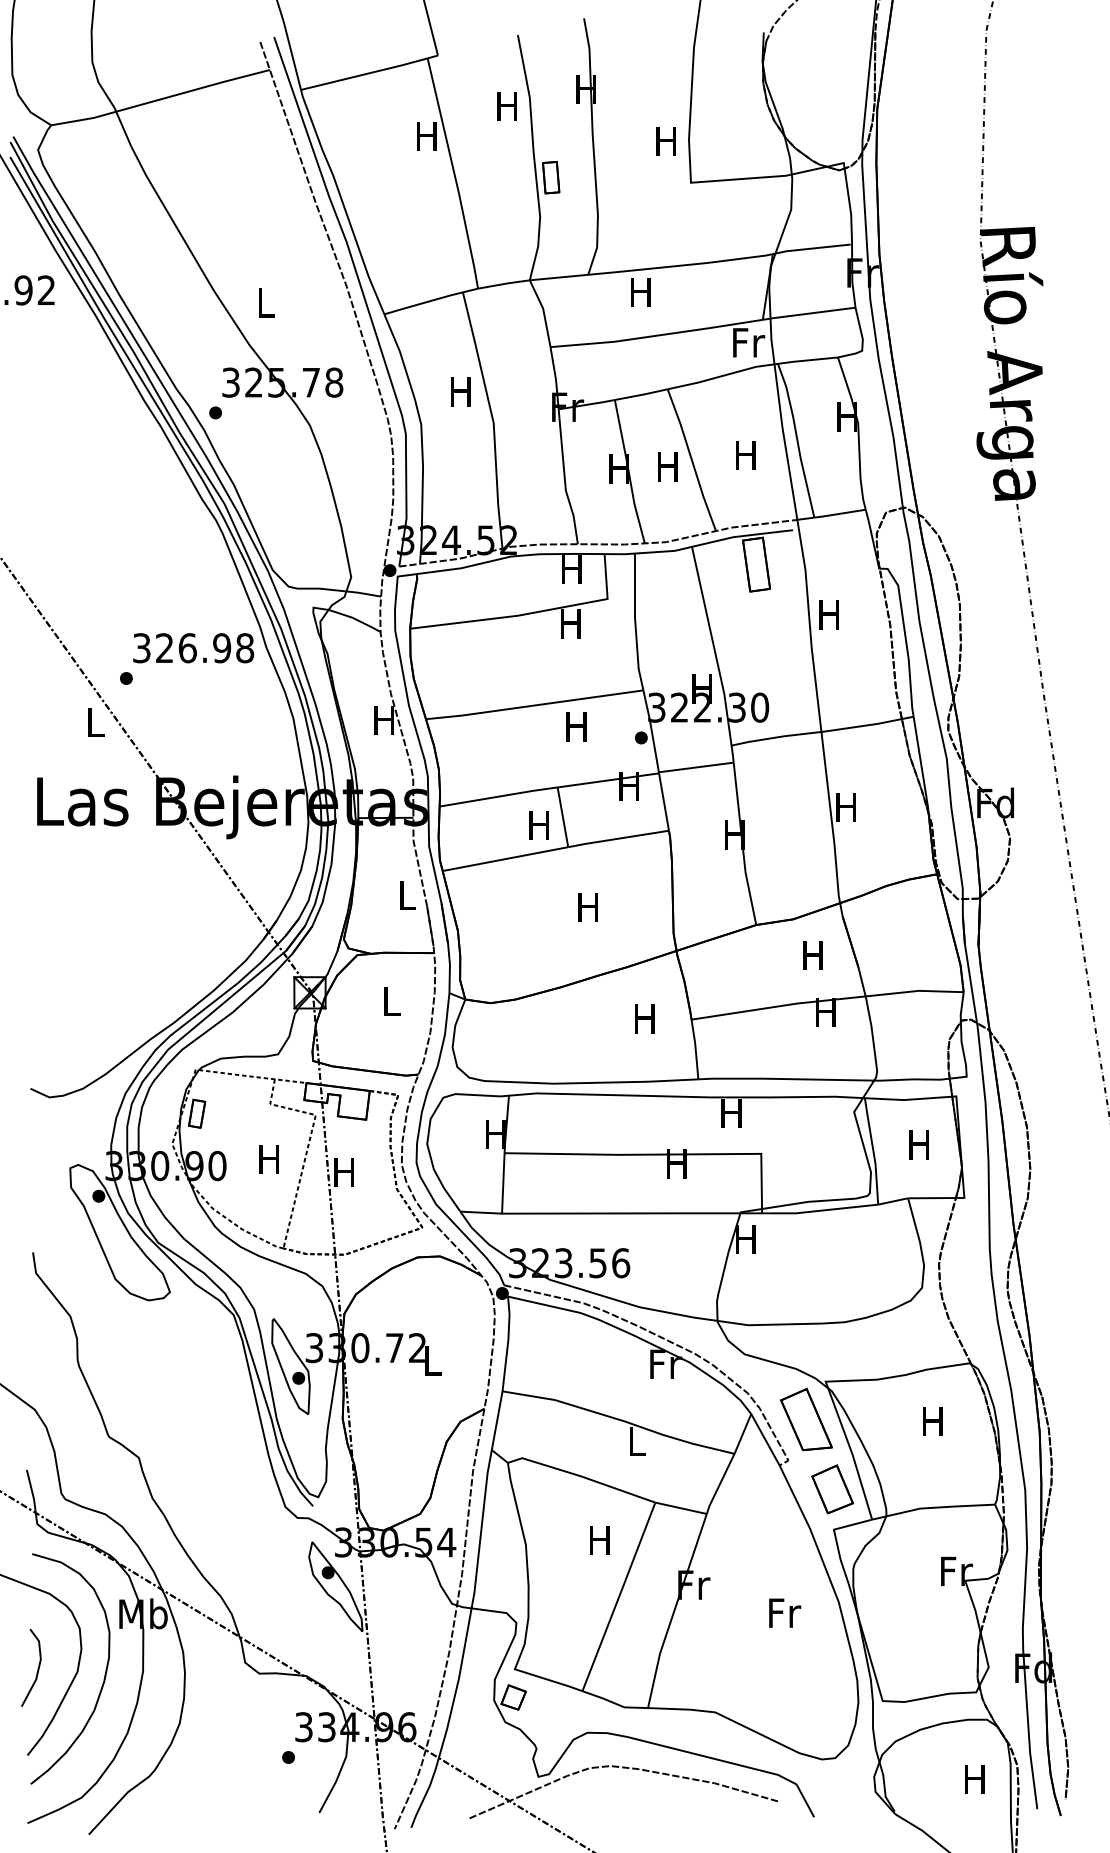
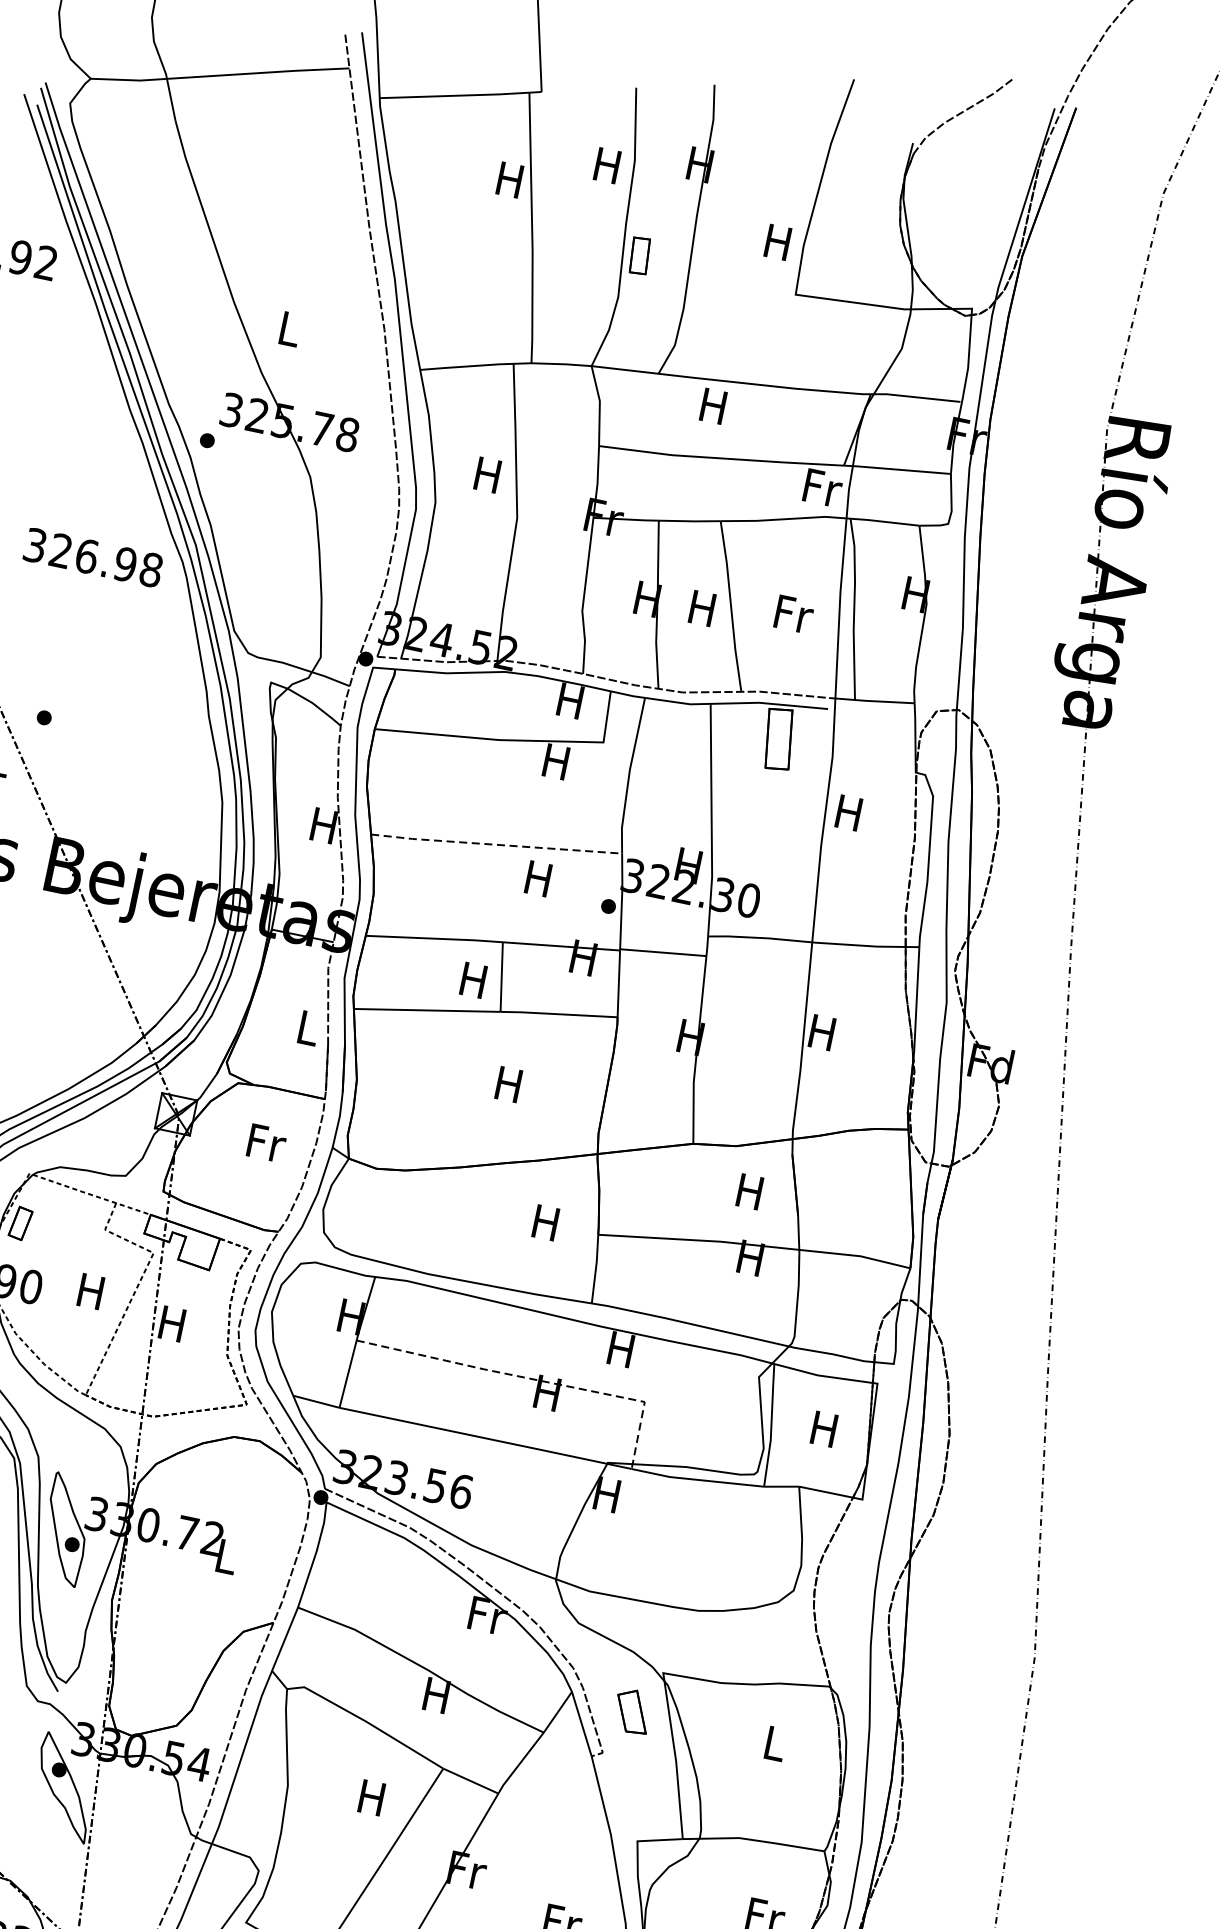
text: (747, 455) -> (794, 614), H -> Fr
text: (193, 648) -> (93, 558), moved
line: (533, 705) -> (495, 844), solid -> dashed
text: (392, 1000) -> (266, 1142), L -> Fr
line: (663, 1154) -> (534, 1379), solid -> dashed
part: (806, 1419) -> (632, 1711), size x0.6
text: (932, 1421) -> (773, 1743), H -> L
text: (635, 1441) -> (435, 1695), L -> H
part: (832, 1489) -> (645, 1795), removed

